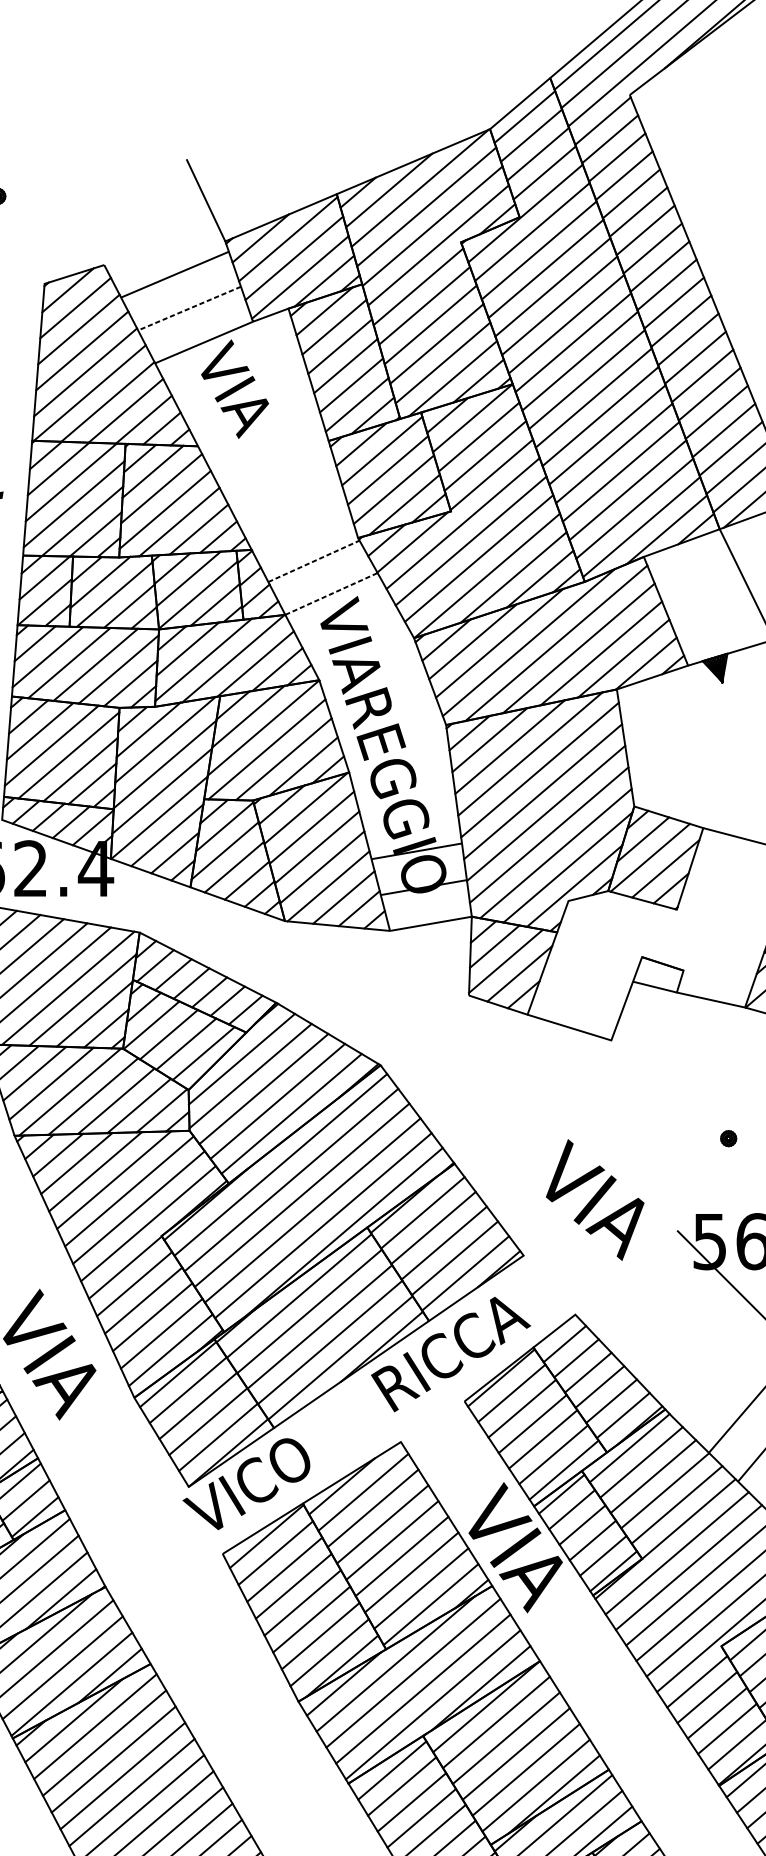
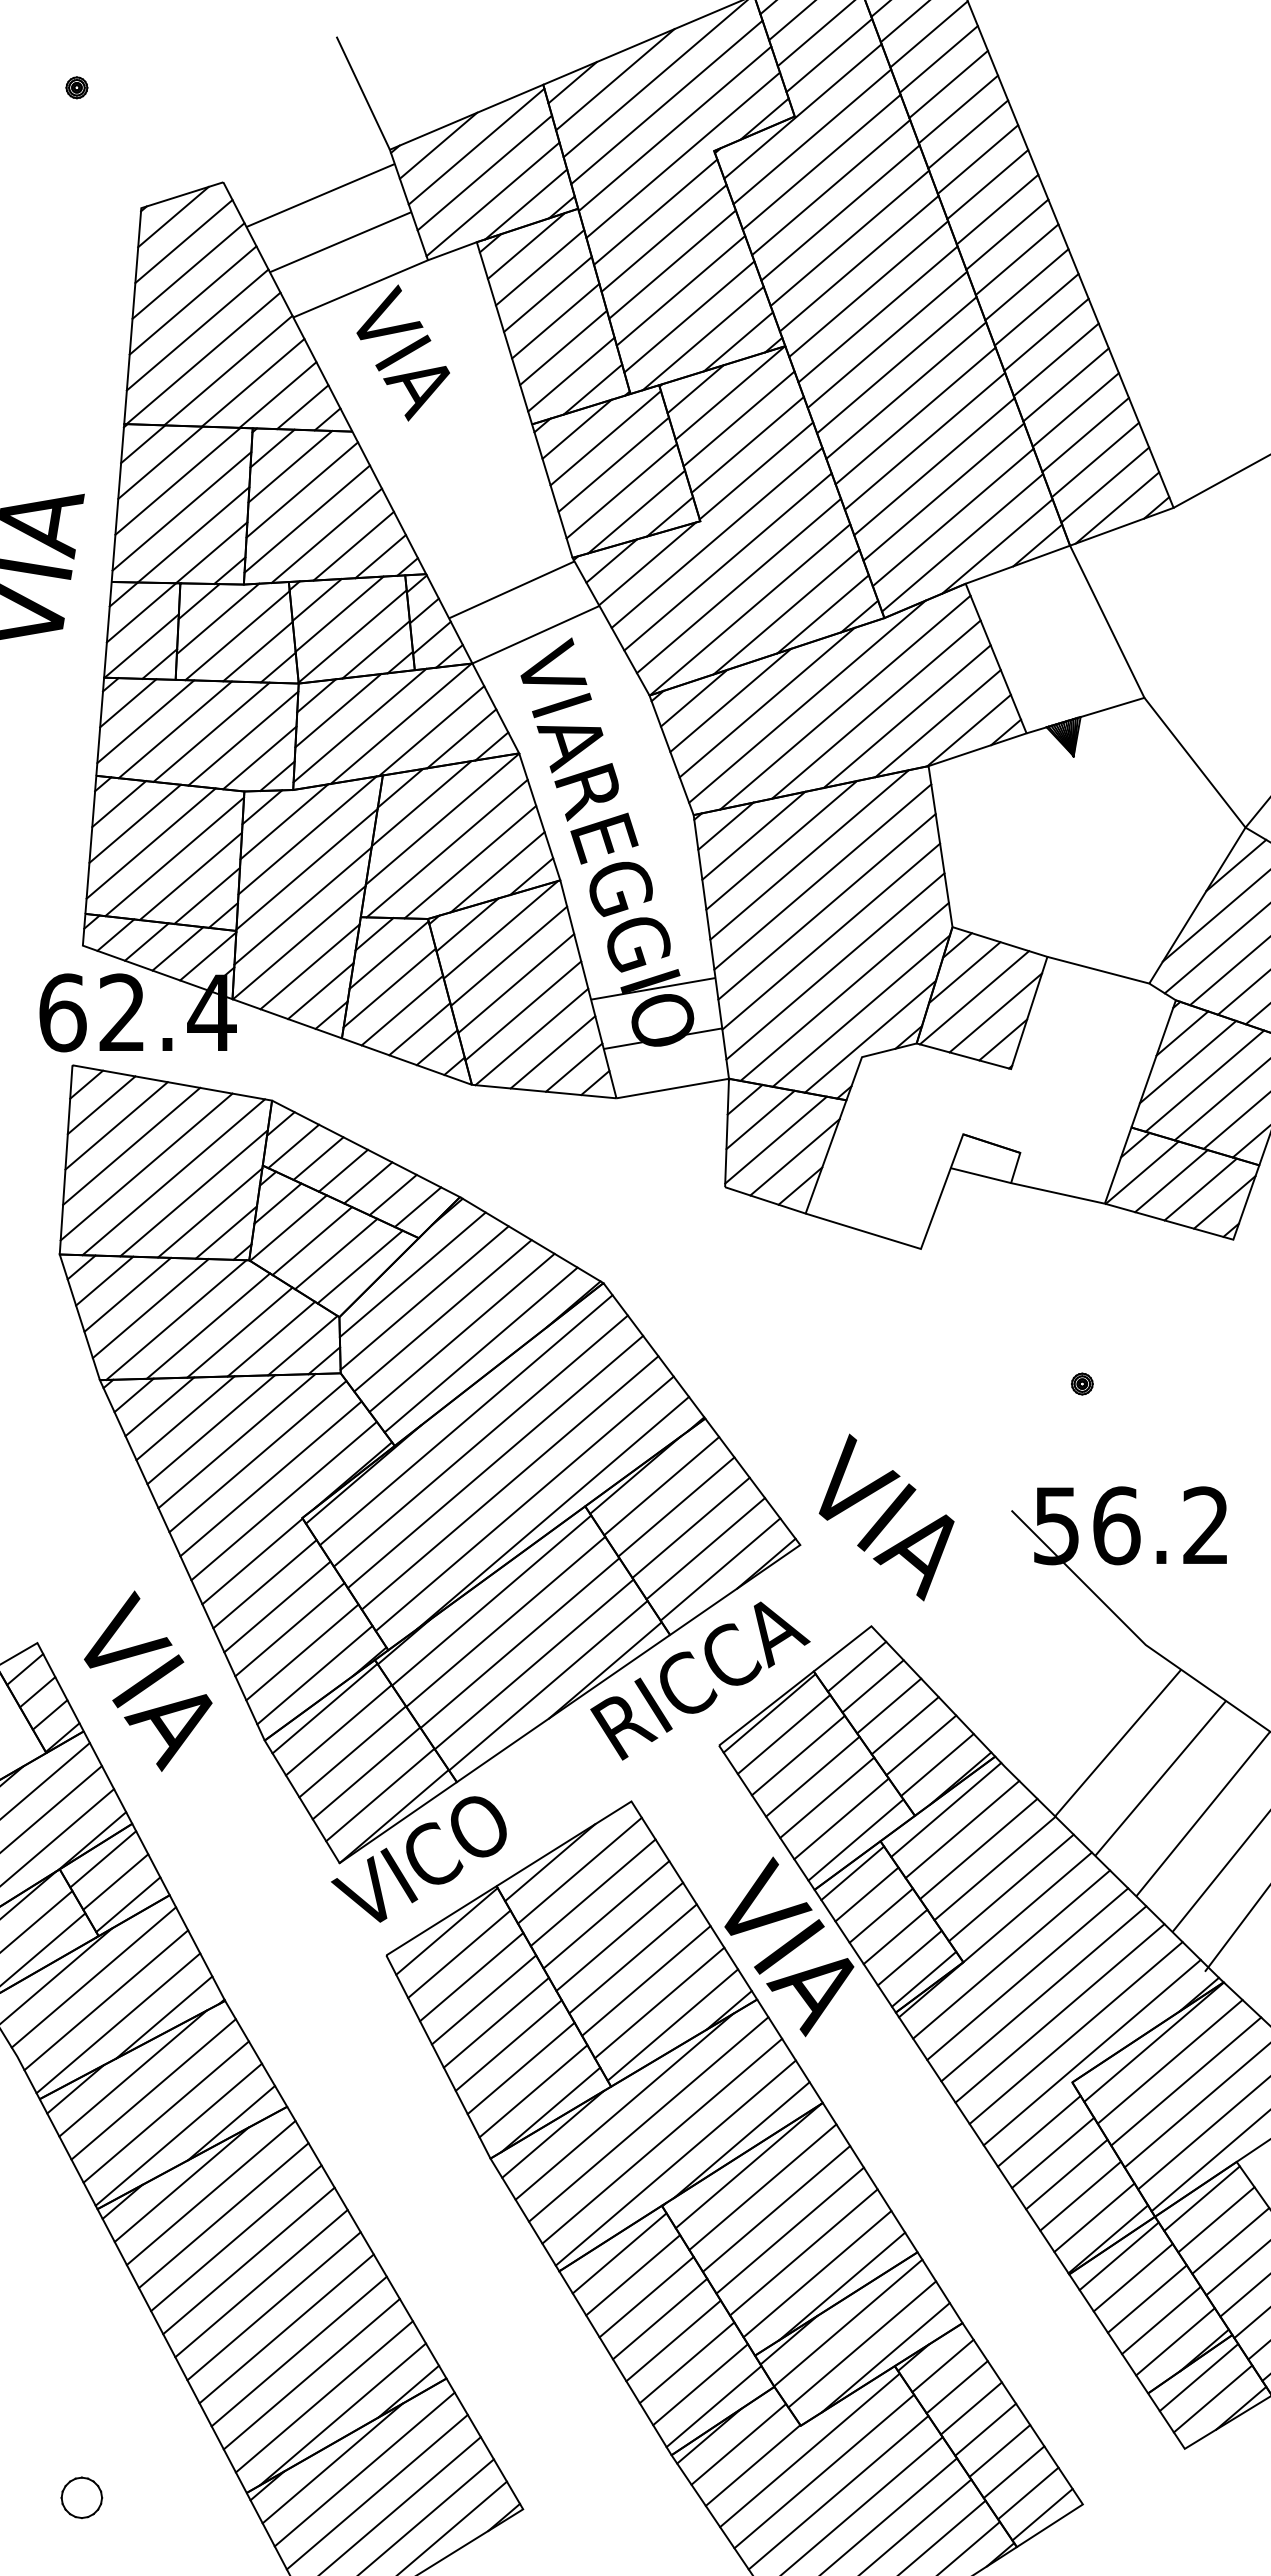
line: (189, 308) -> (340, 242), dashed -> solid
line: (313, 561) -> (511, 589), dashed -> solid
line: (331, 593) -> (535, 634), dashed -> solid
text: (595, 1200) -> (886, 1517), moved

